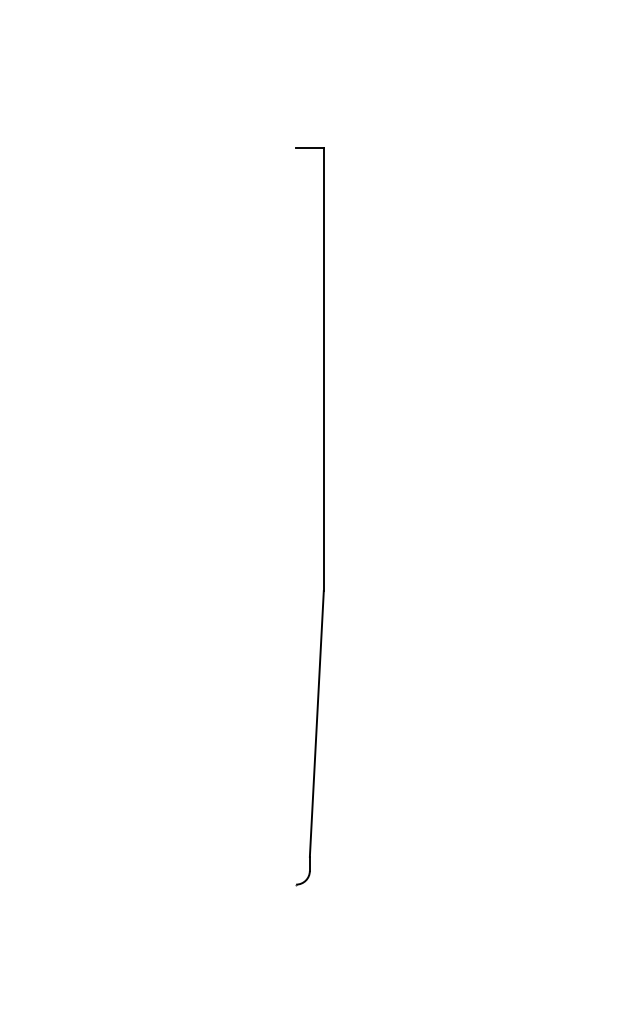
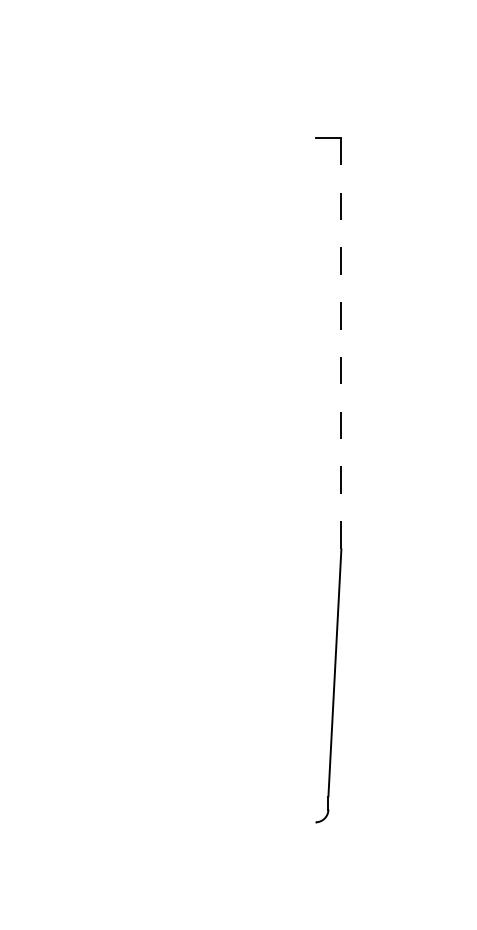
line: (323, 370) -> (341, 344), solid -> dashed

